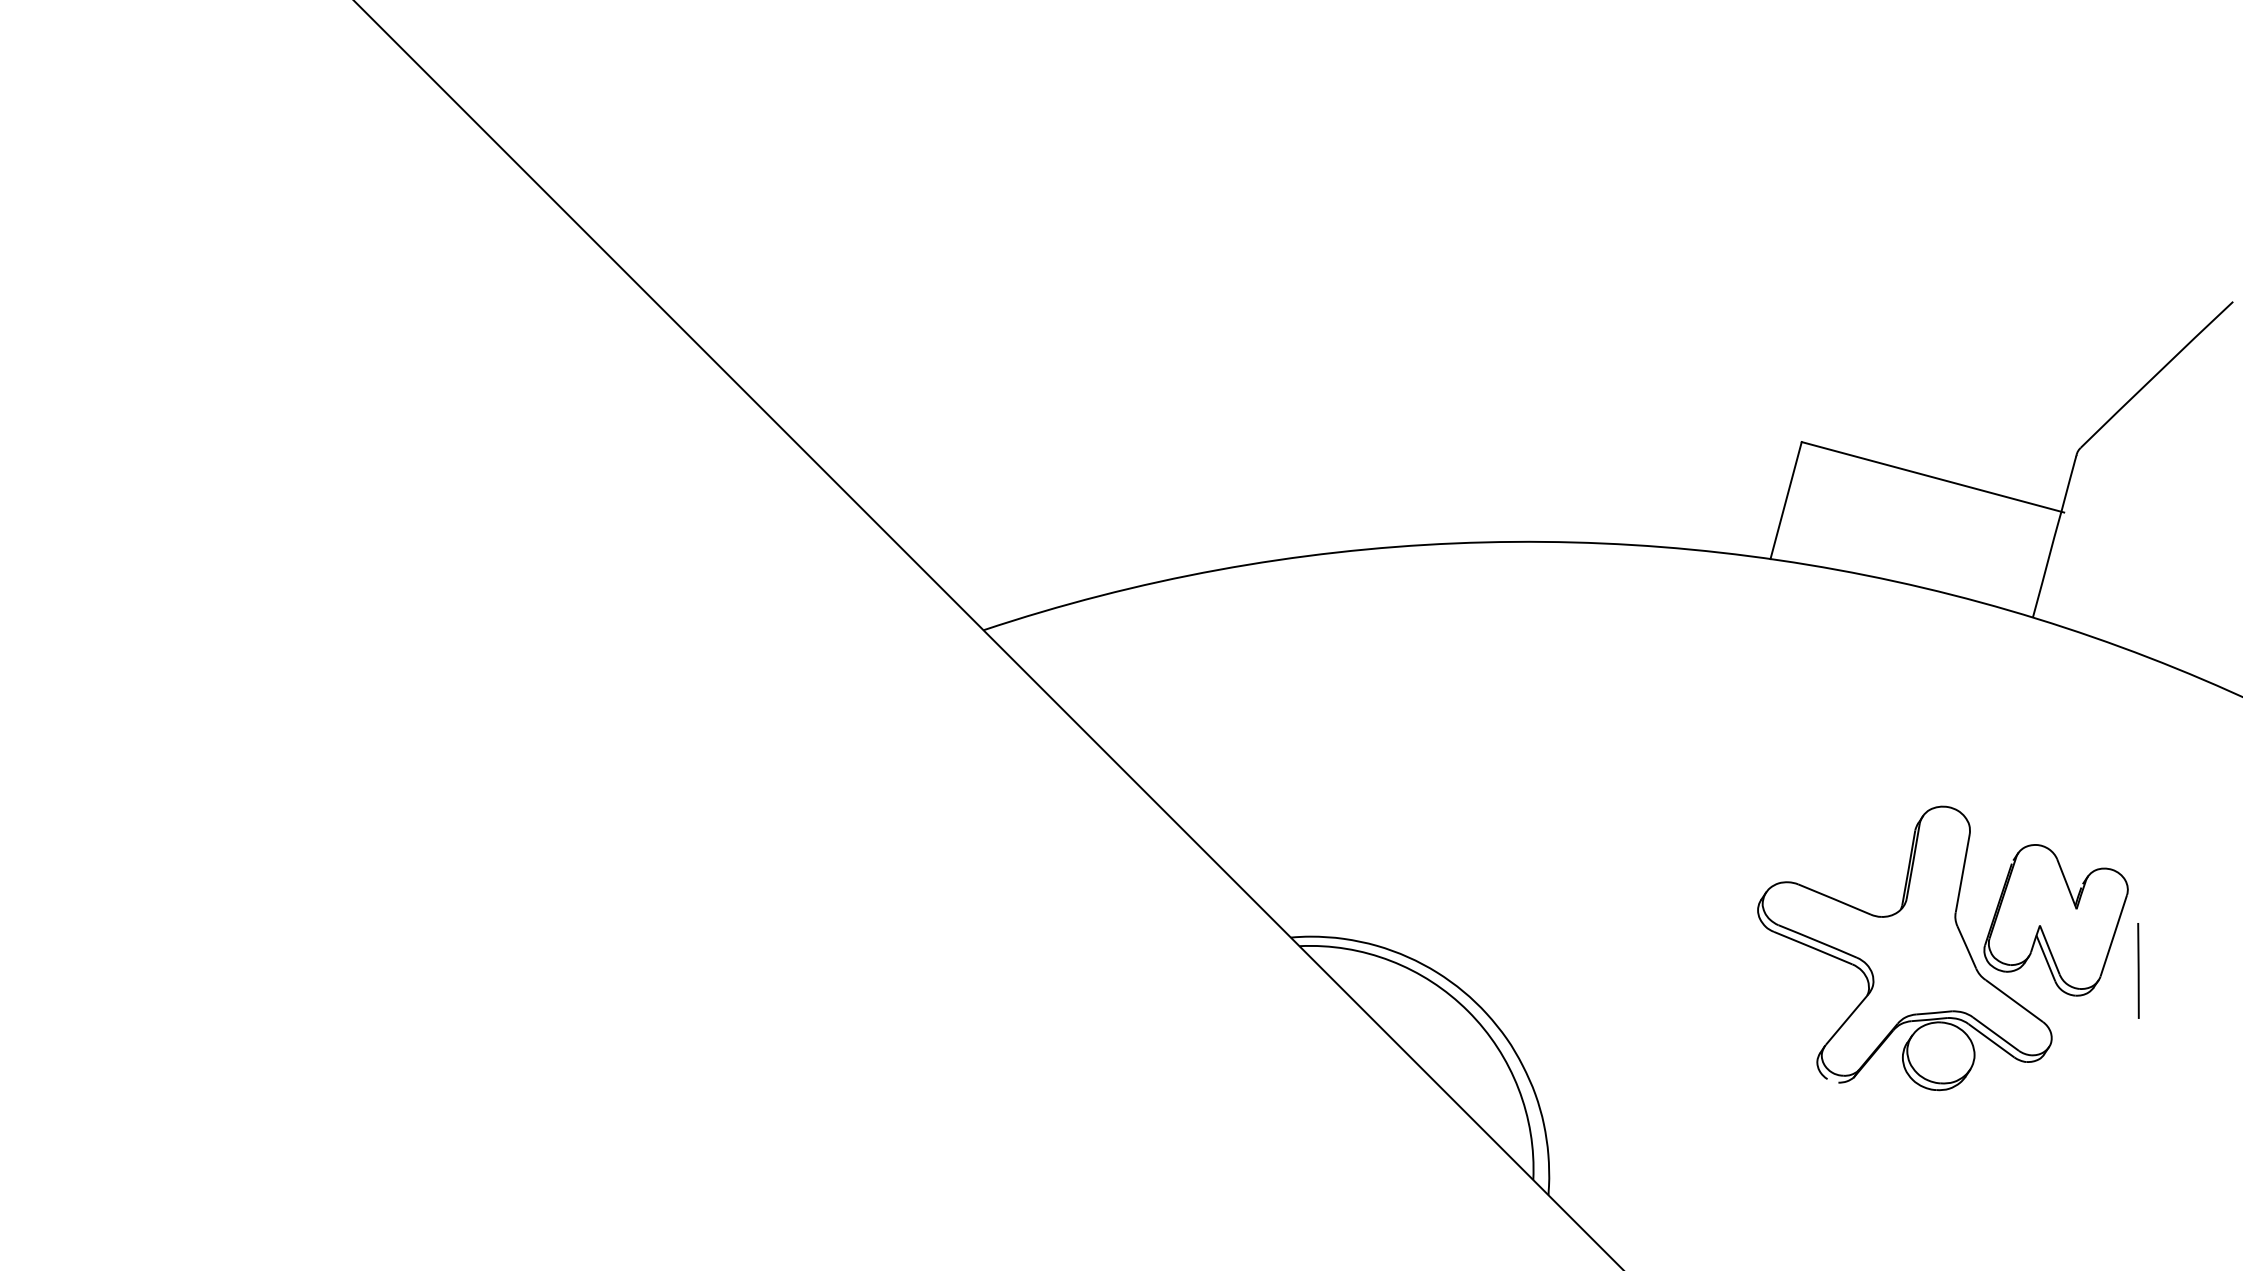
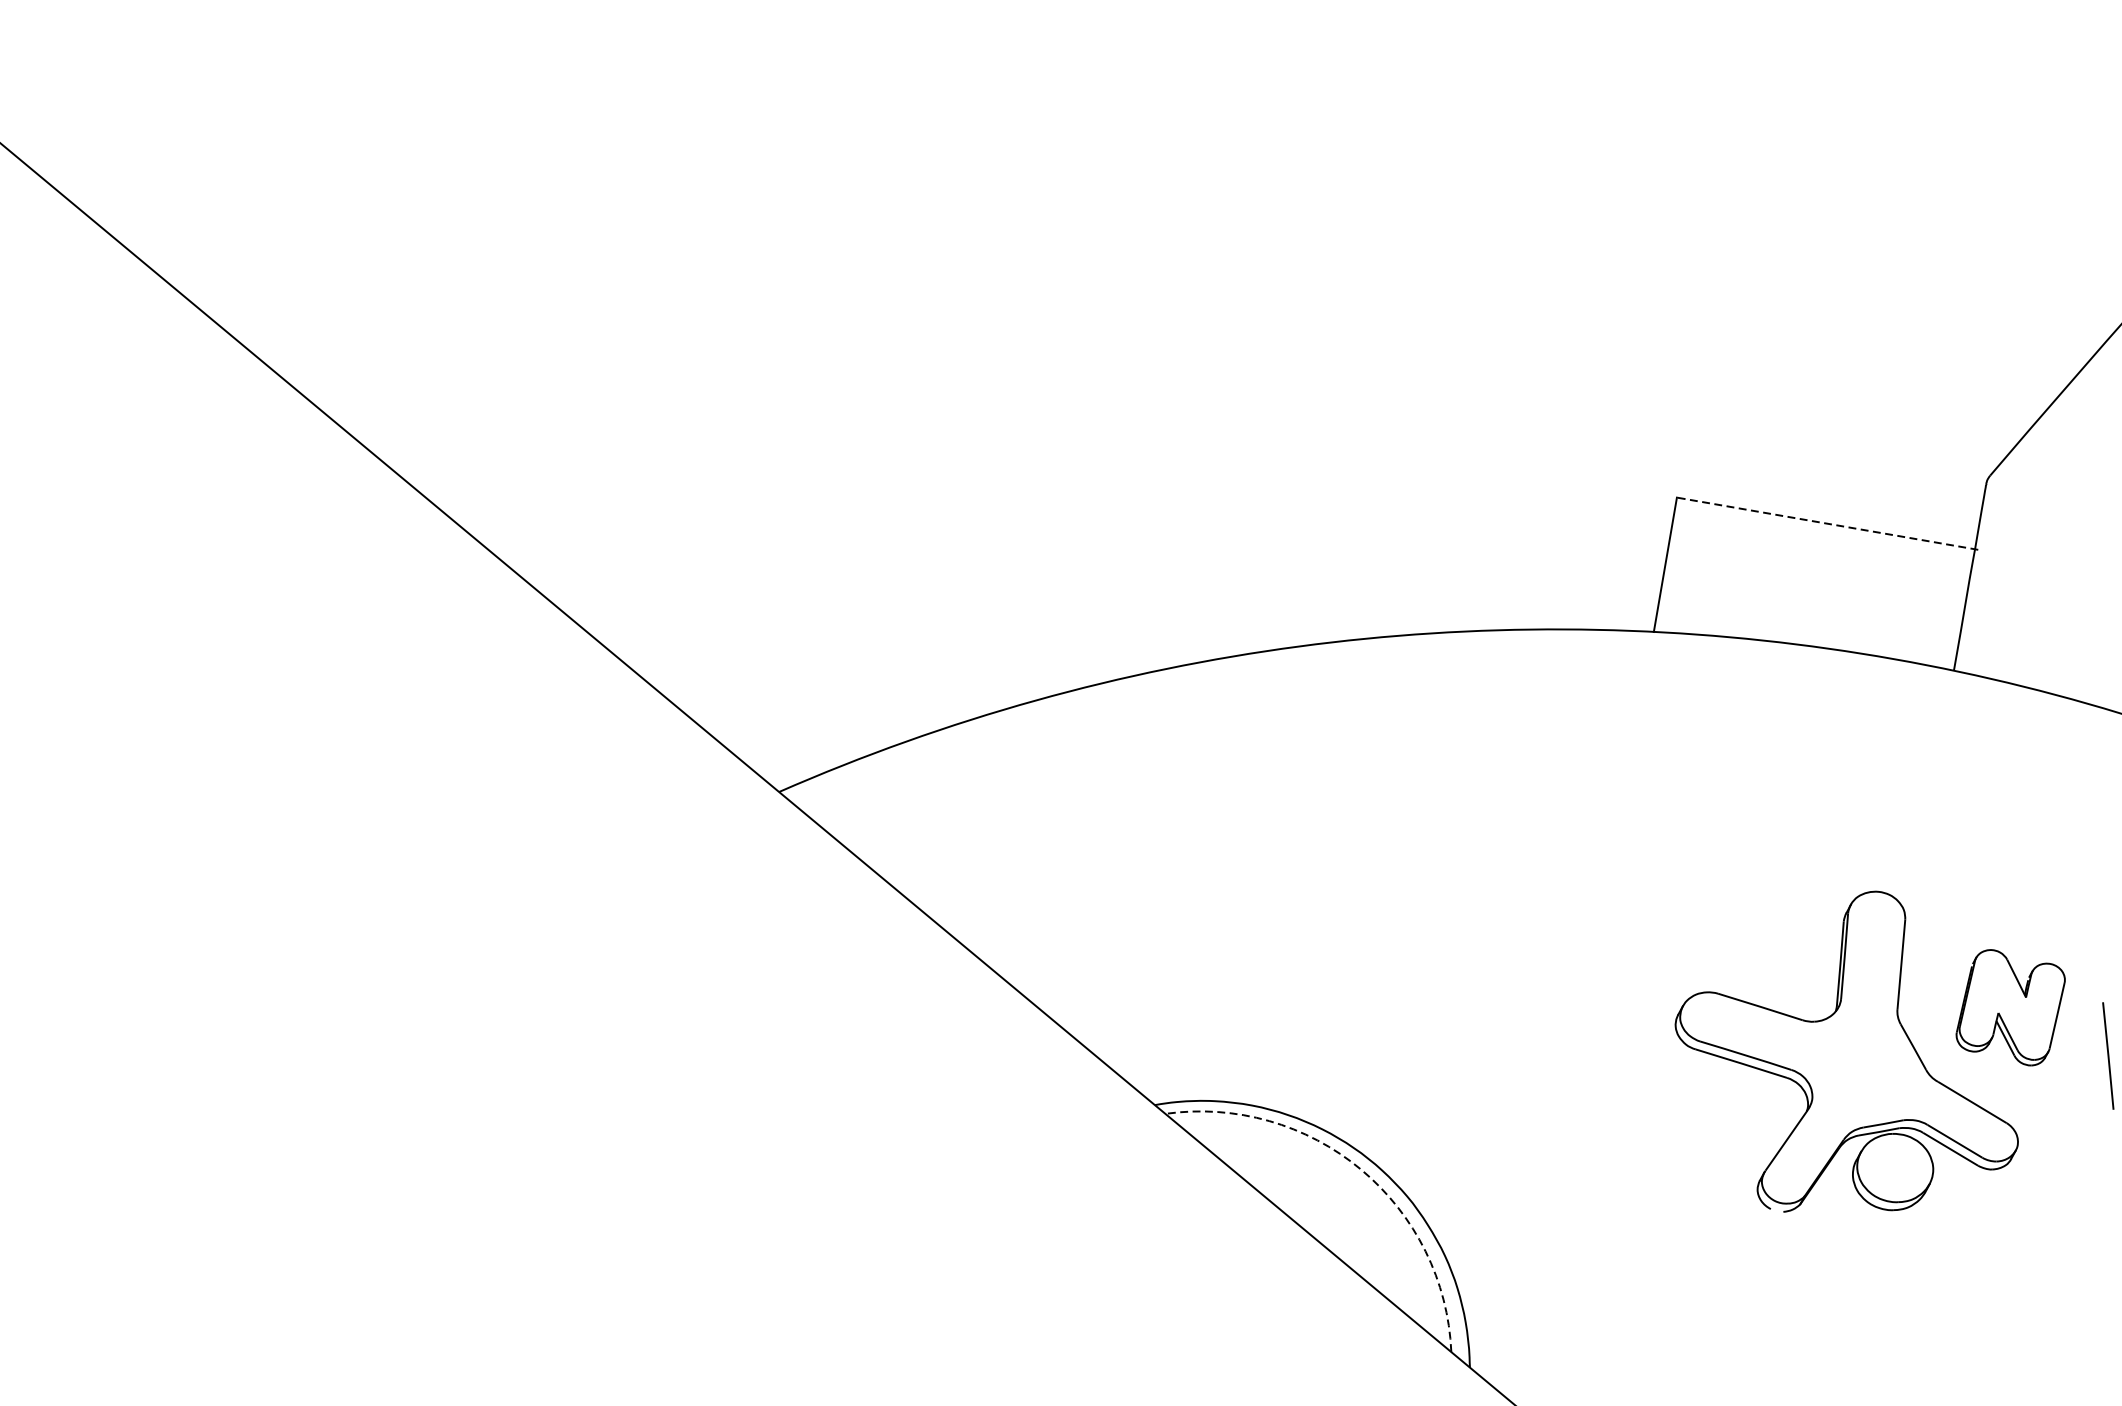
line: (1932, 477) -> (1827, 524), solid -> dashed
part: (2055, 920) -> (2010, 1007), size x0.7
arc: (1468, 1011) -> (1361, 1169), solid -> dashed

